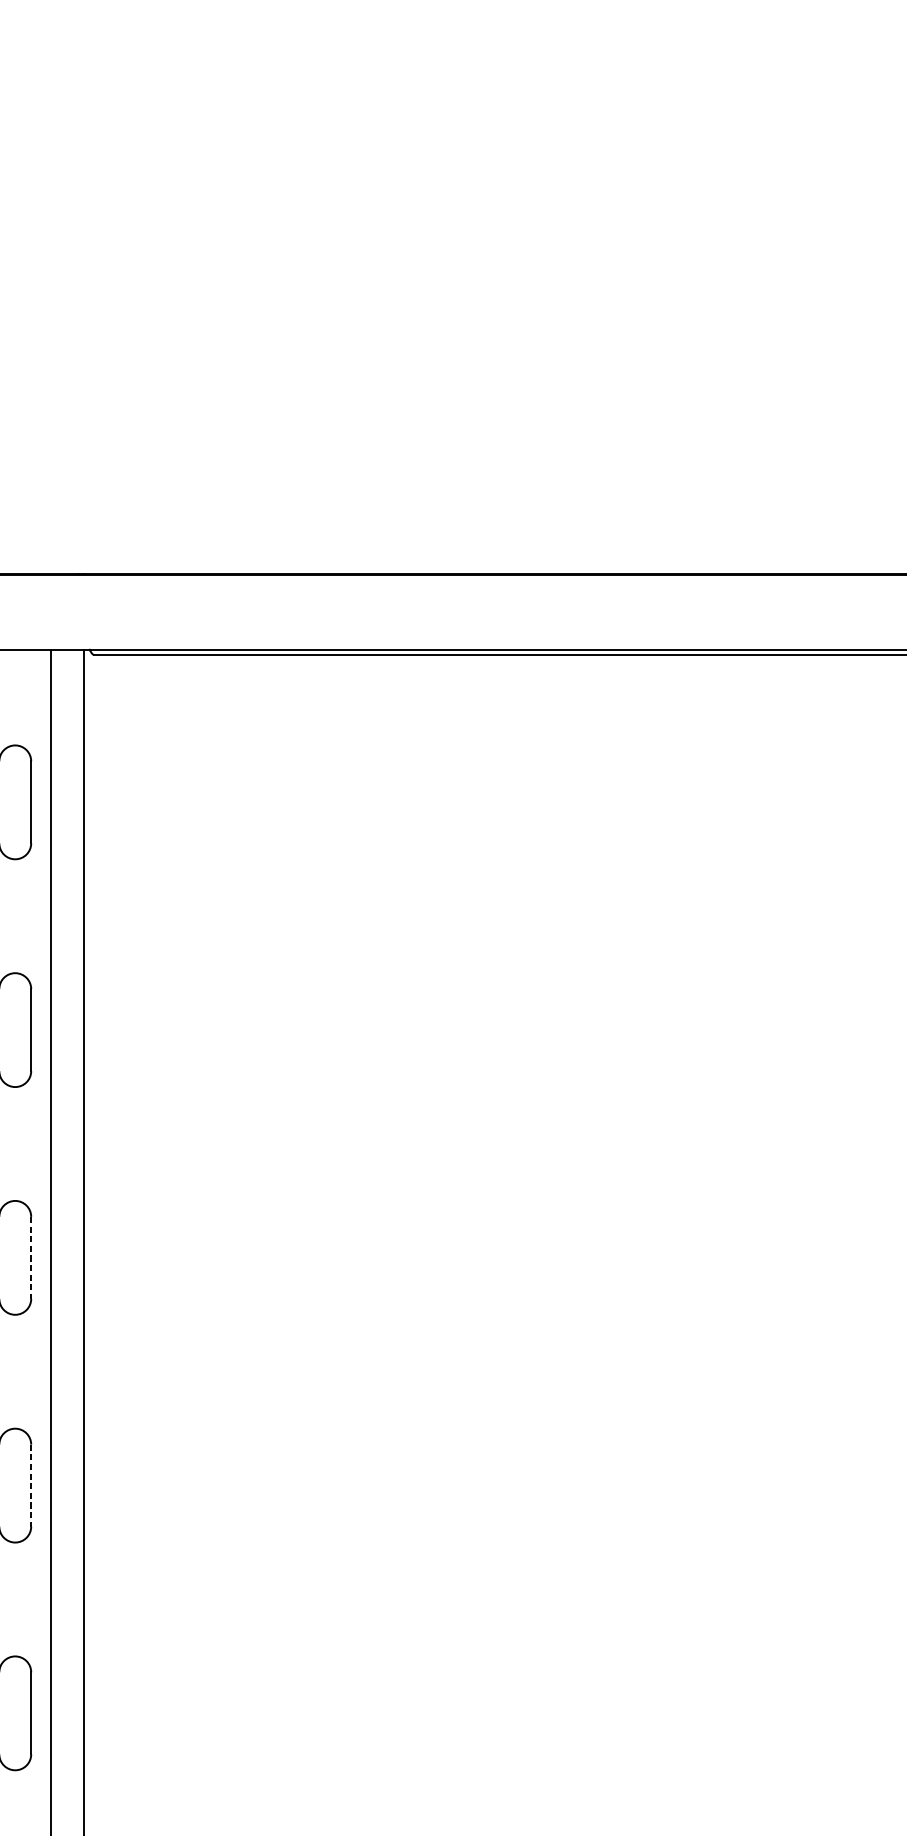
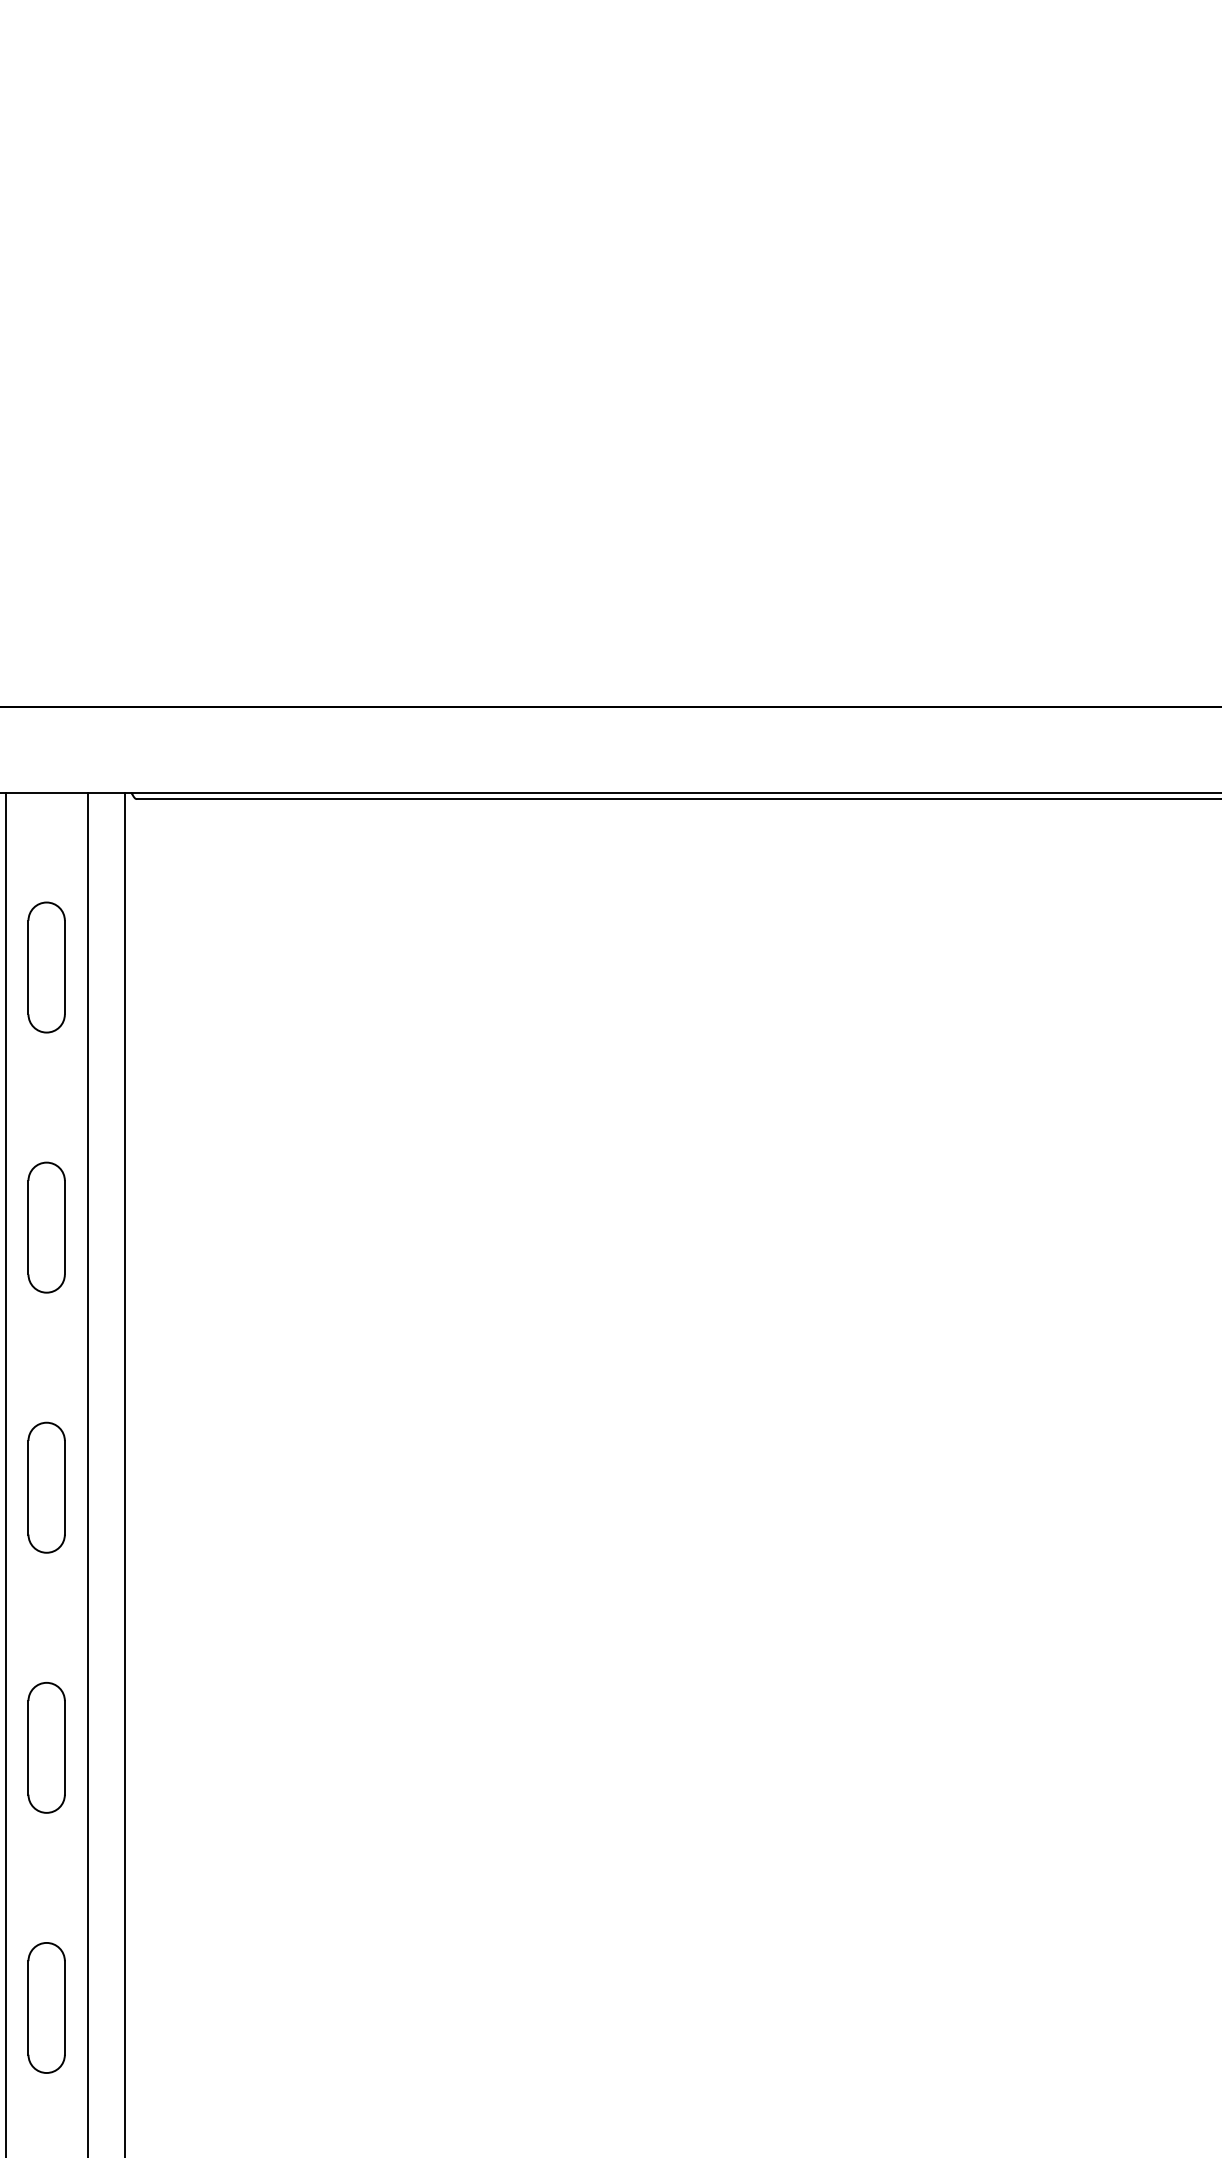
line: (30, 1257) -> (64, 1487), dashed -> solid
line: (30, 1485) -> (64, 1747), dashed -> solid

